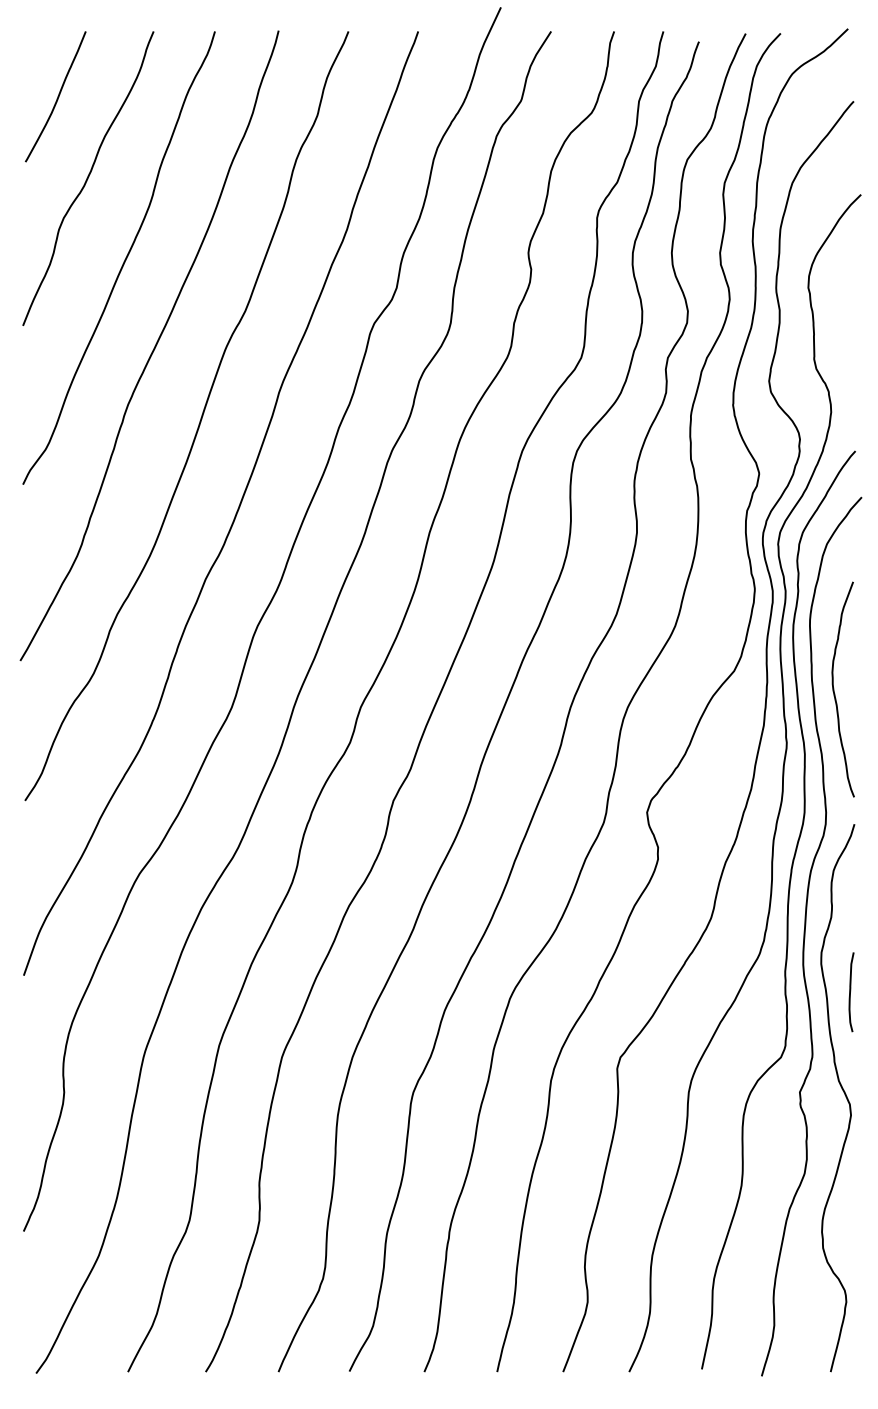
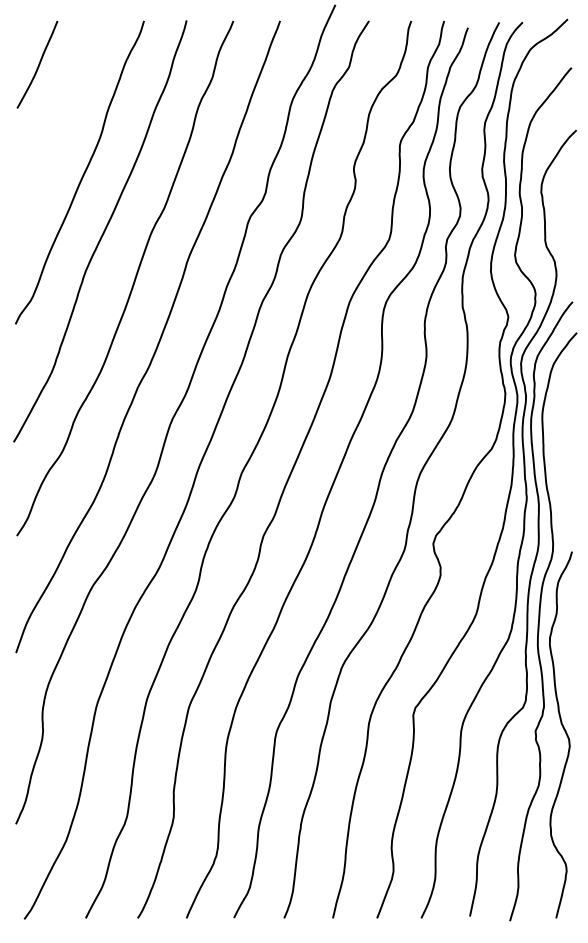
curve: (87, 178) -> (58, 119), removed
curve: (835, 691) -> (559, 462), removed
curve: (850, 991) -> (569, 663), removed

